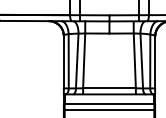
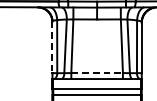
line: (63, 62) -> (52, 47), solid -> dashed
line: (109, 88) -> (97, 73), solid -> dashed

